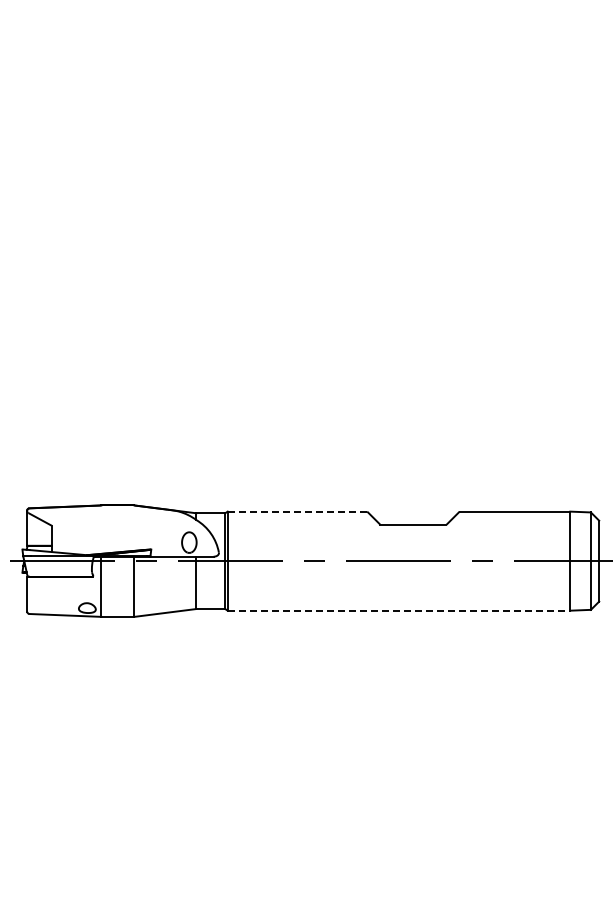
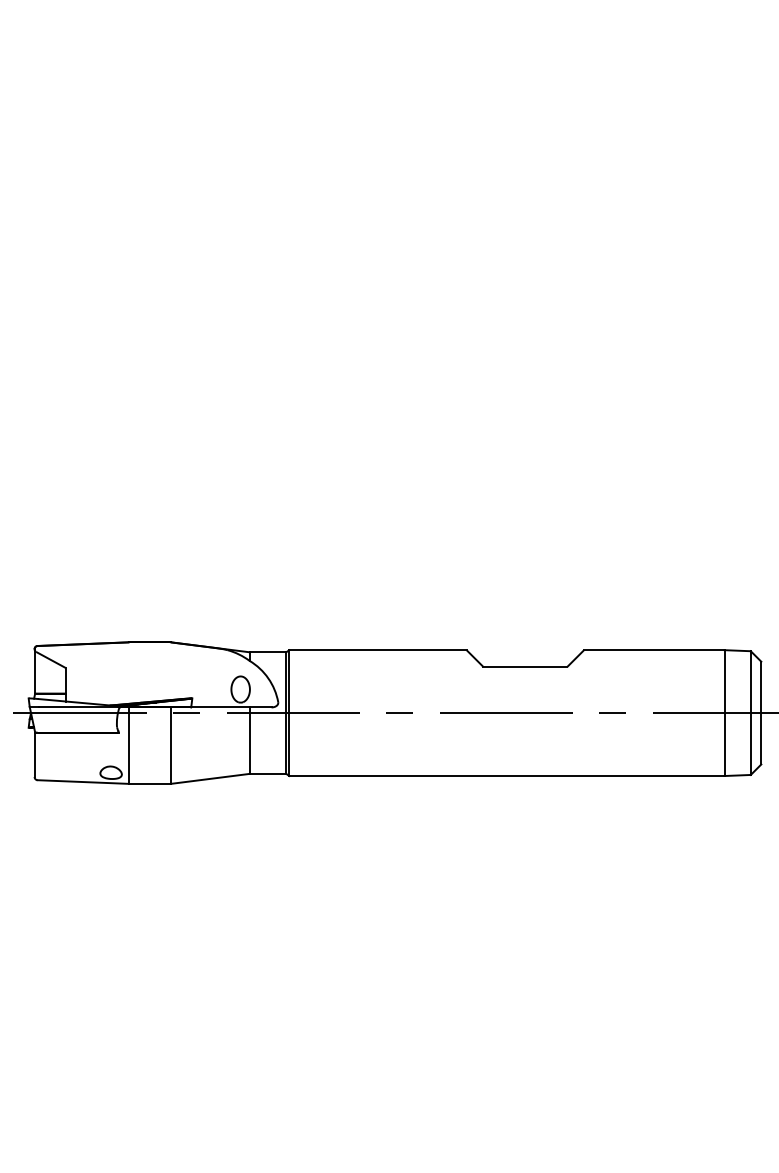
line: (297, 511) -> (378, 650), dashed -> solid
line: (399, 610) -> (507, 775), dashed -> solid

